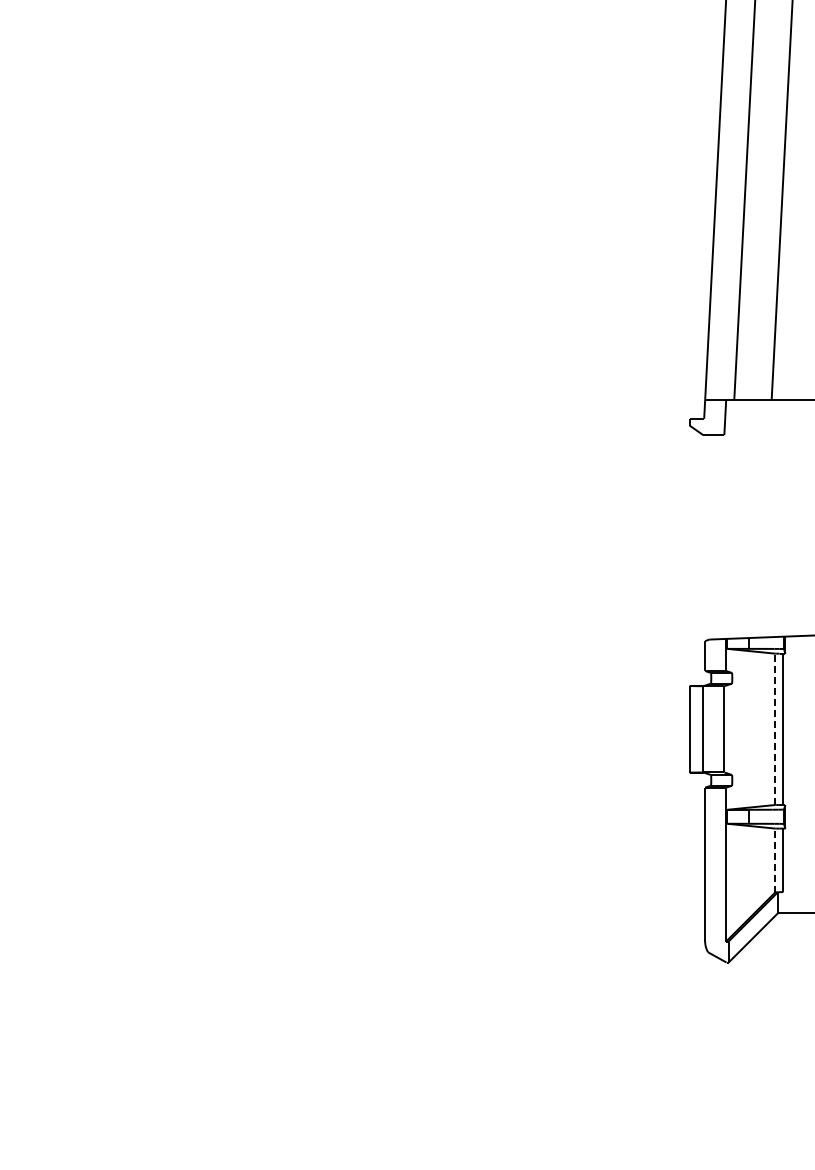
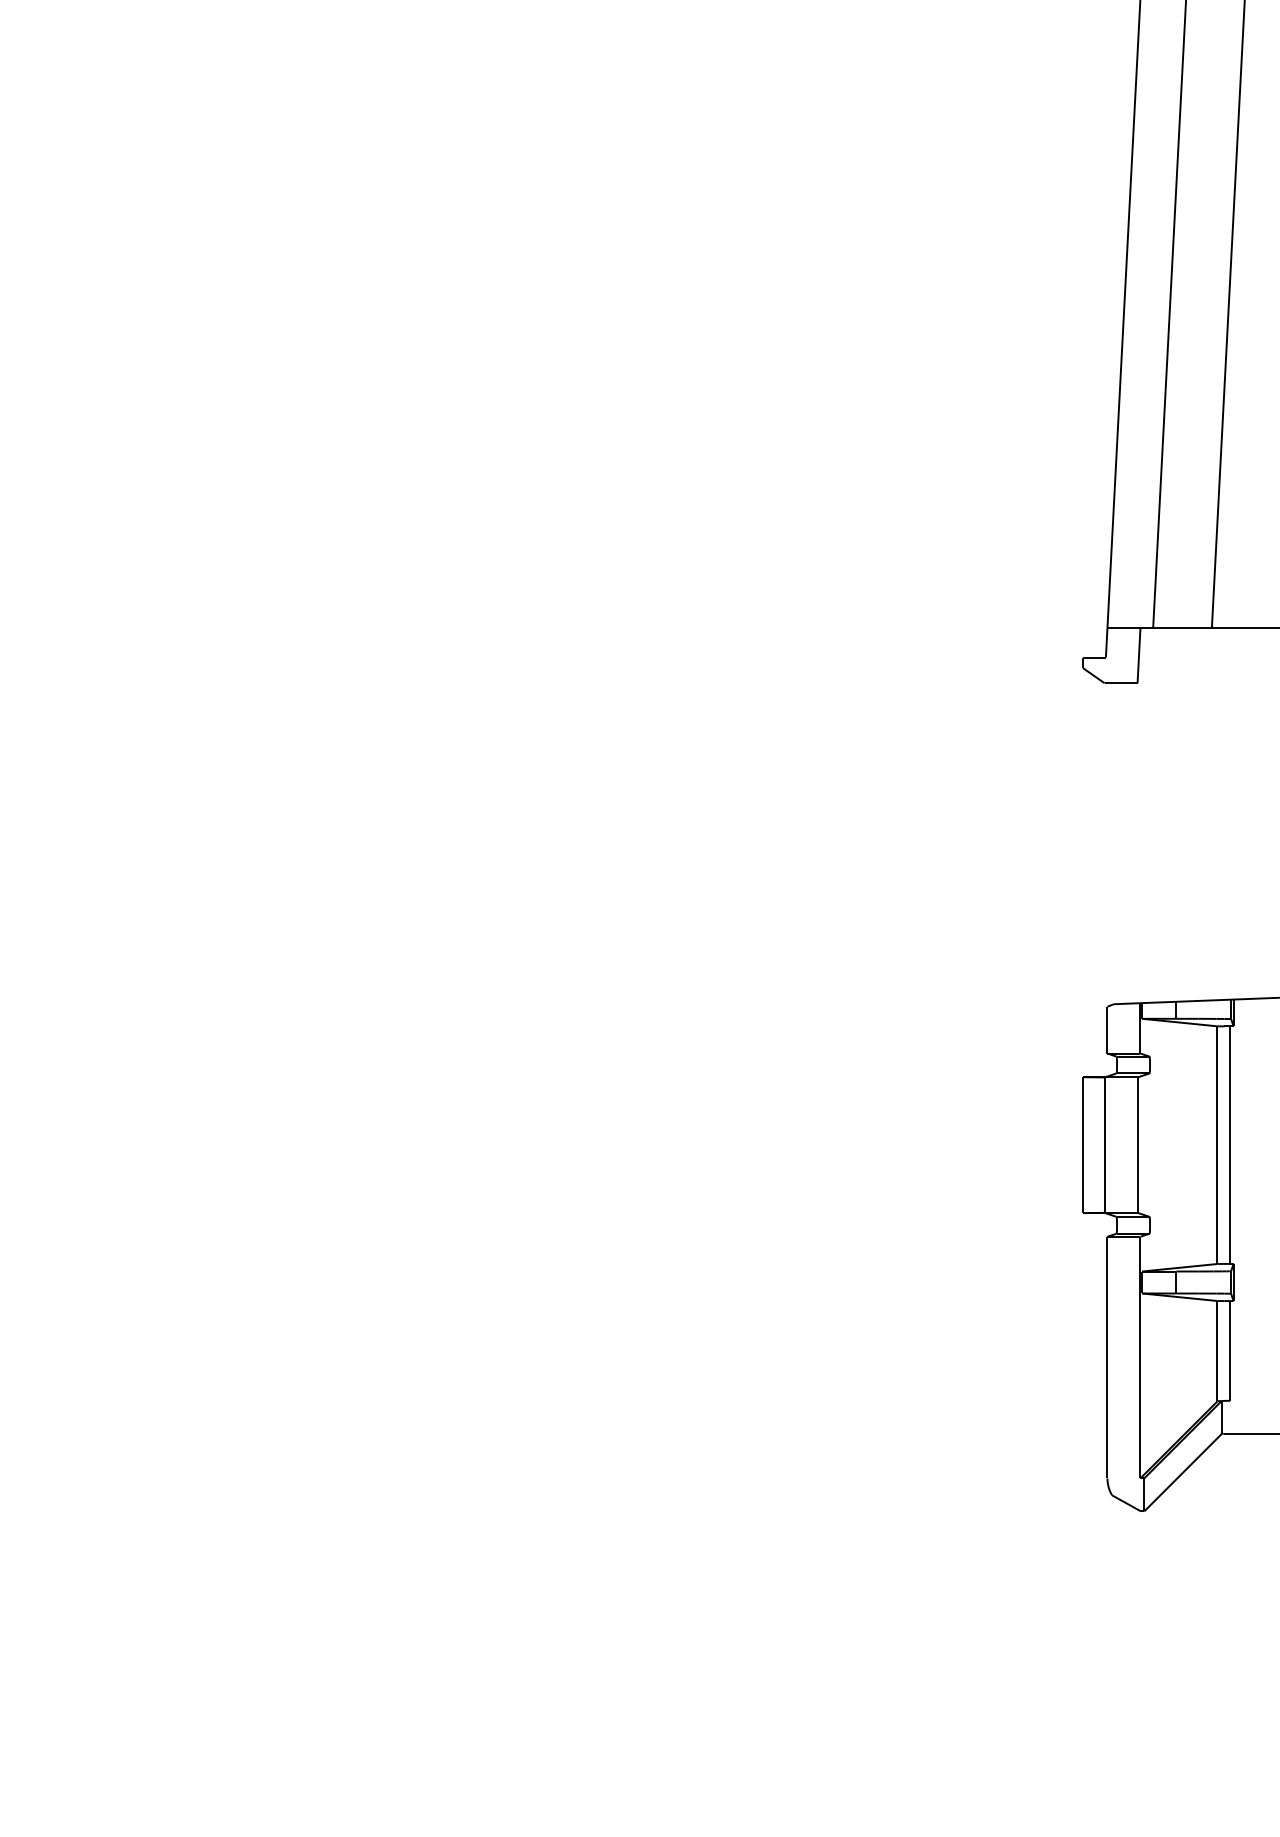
line: (775, 729) -> (1217, 1145), dashed -> solid
line: (775, 860) -> (1217, 1351), dashed -> solid

